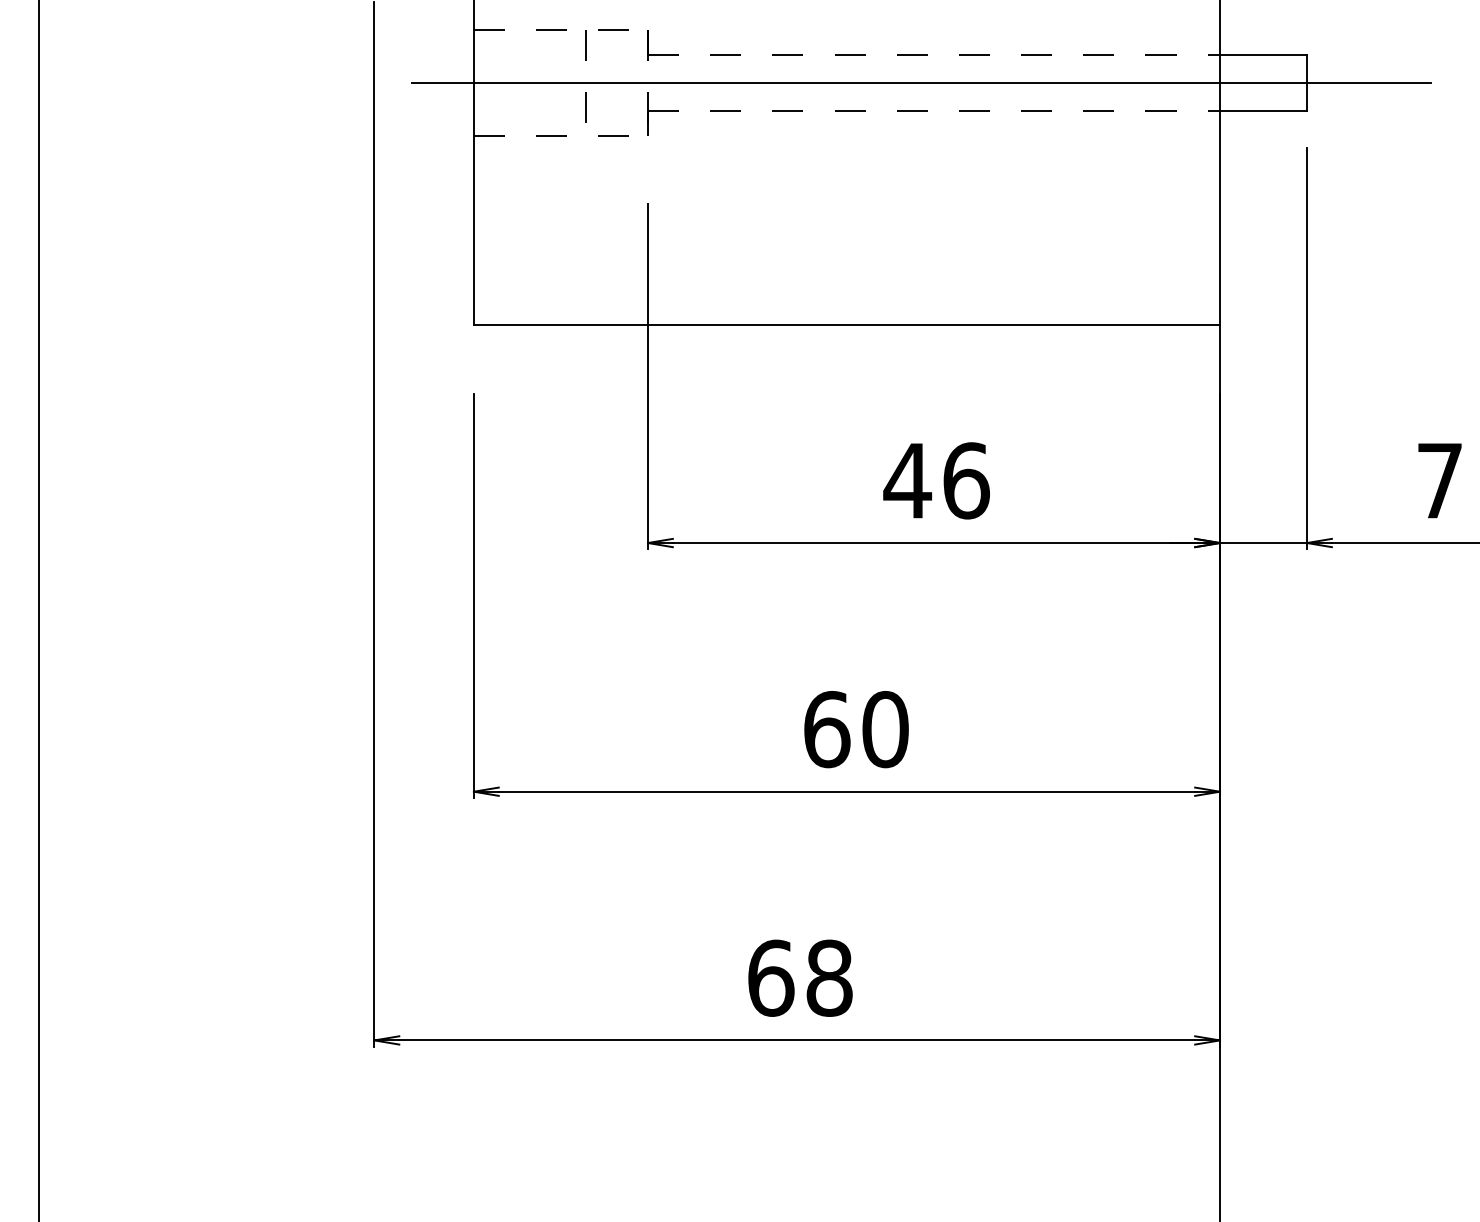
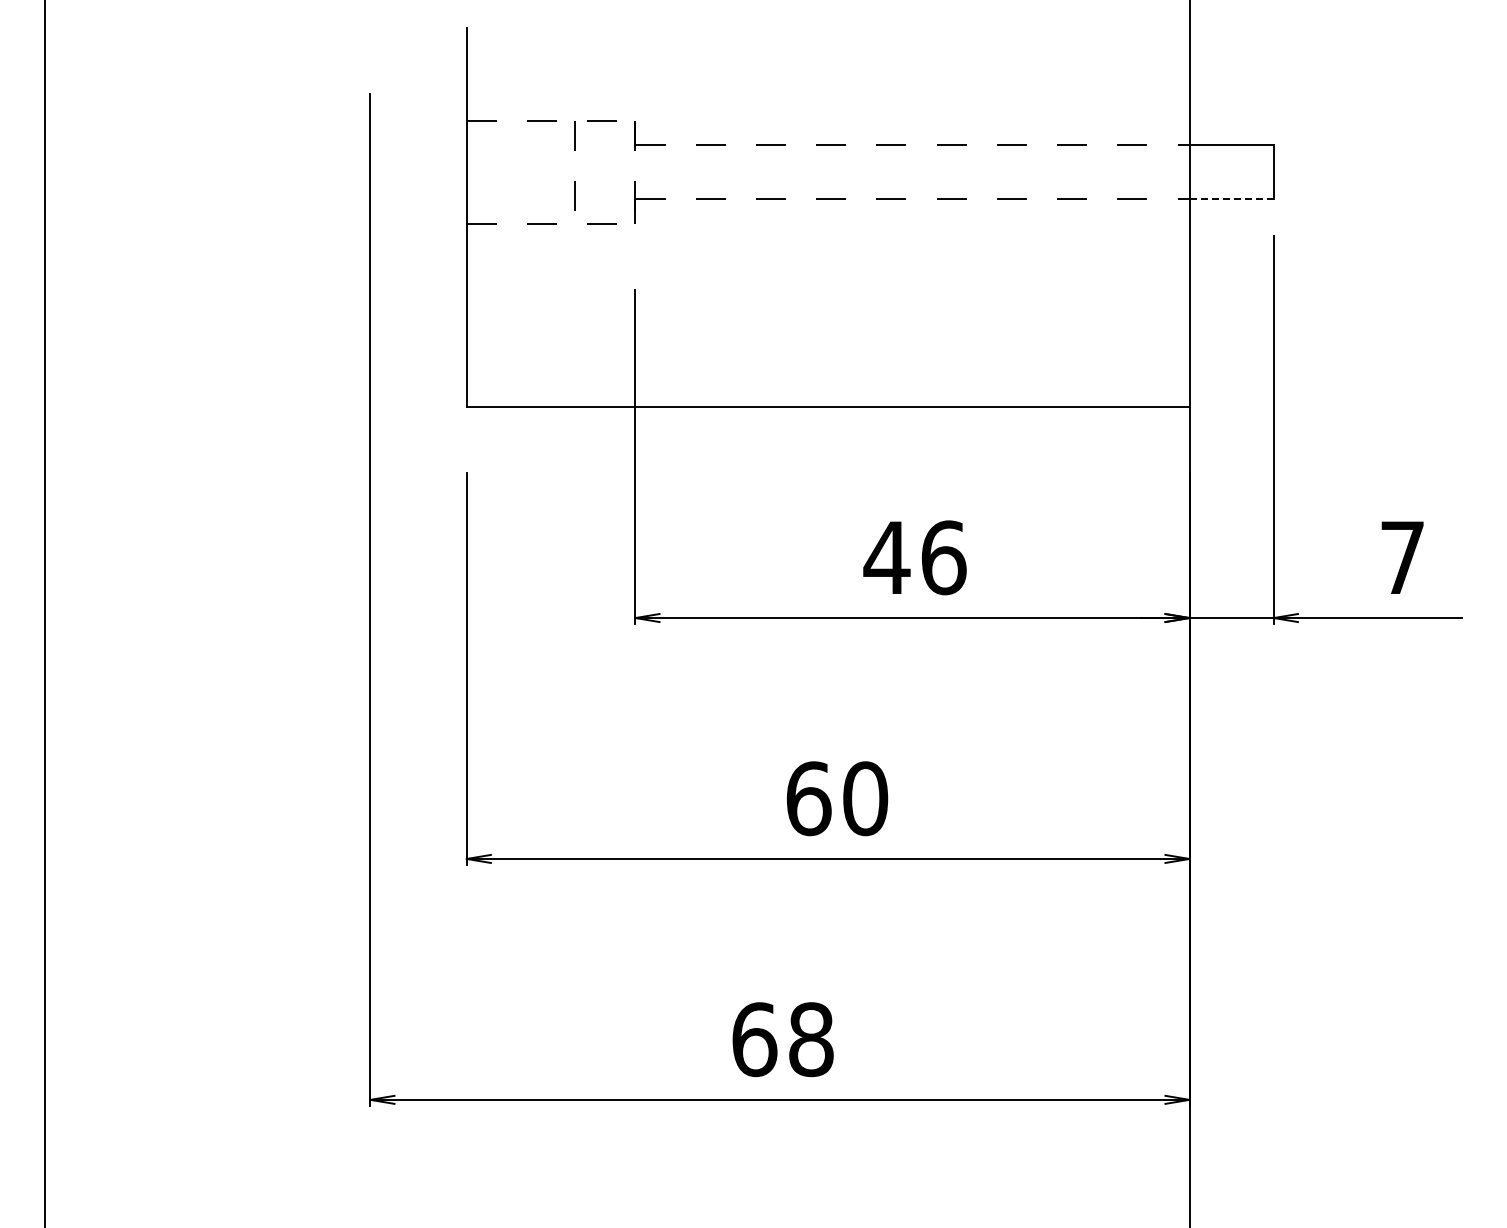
line: (921, 83) -> (900, 172), removed
line: (1264, 110) -> (1232, 199), solid -> dashed

